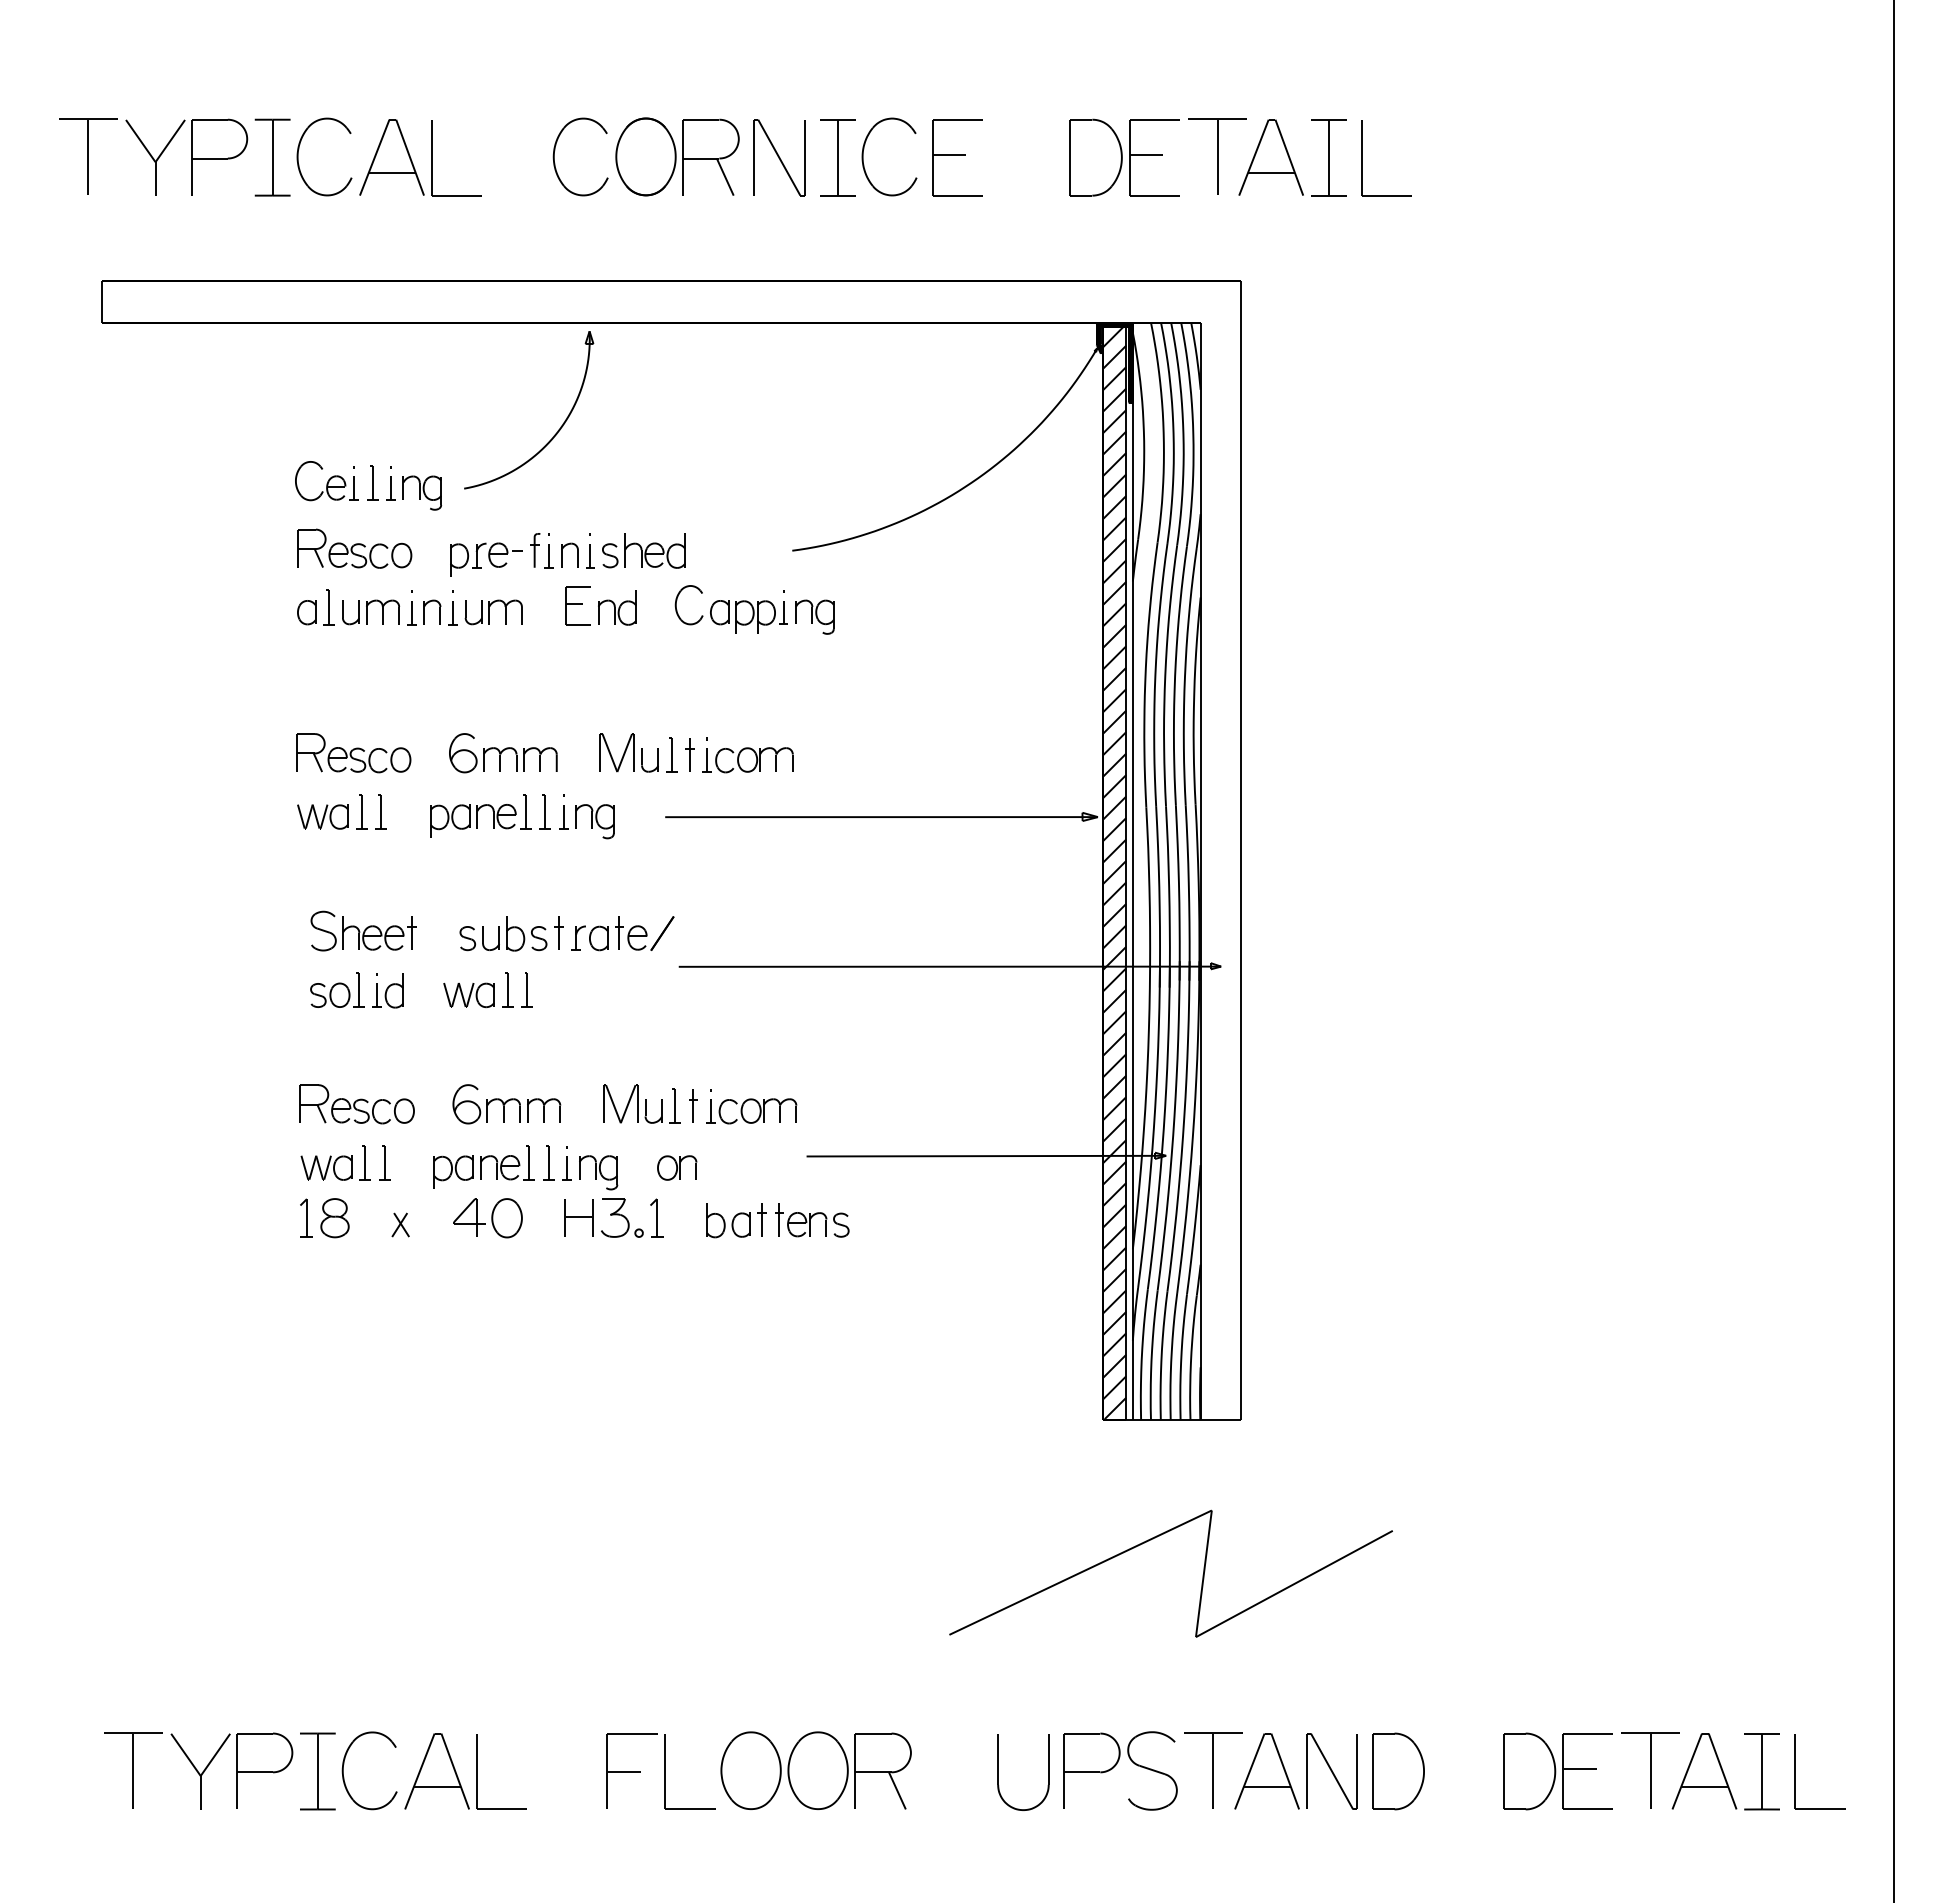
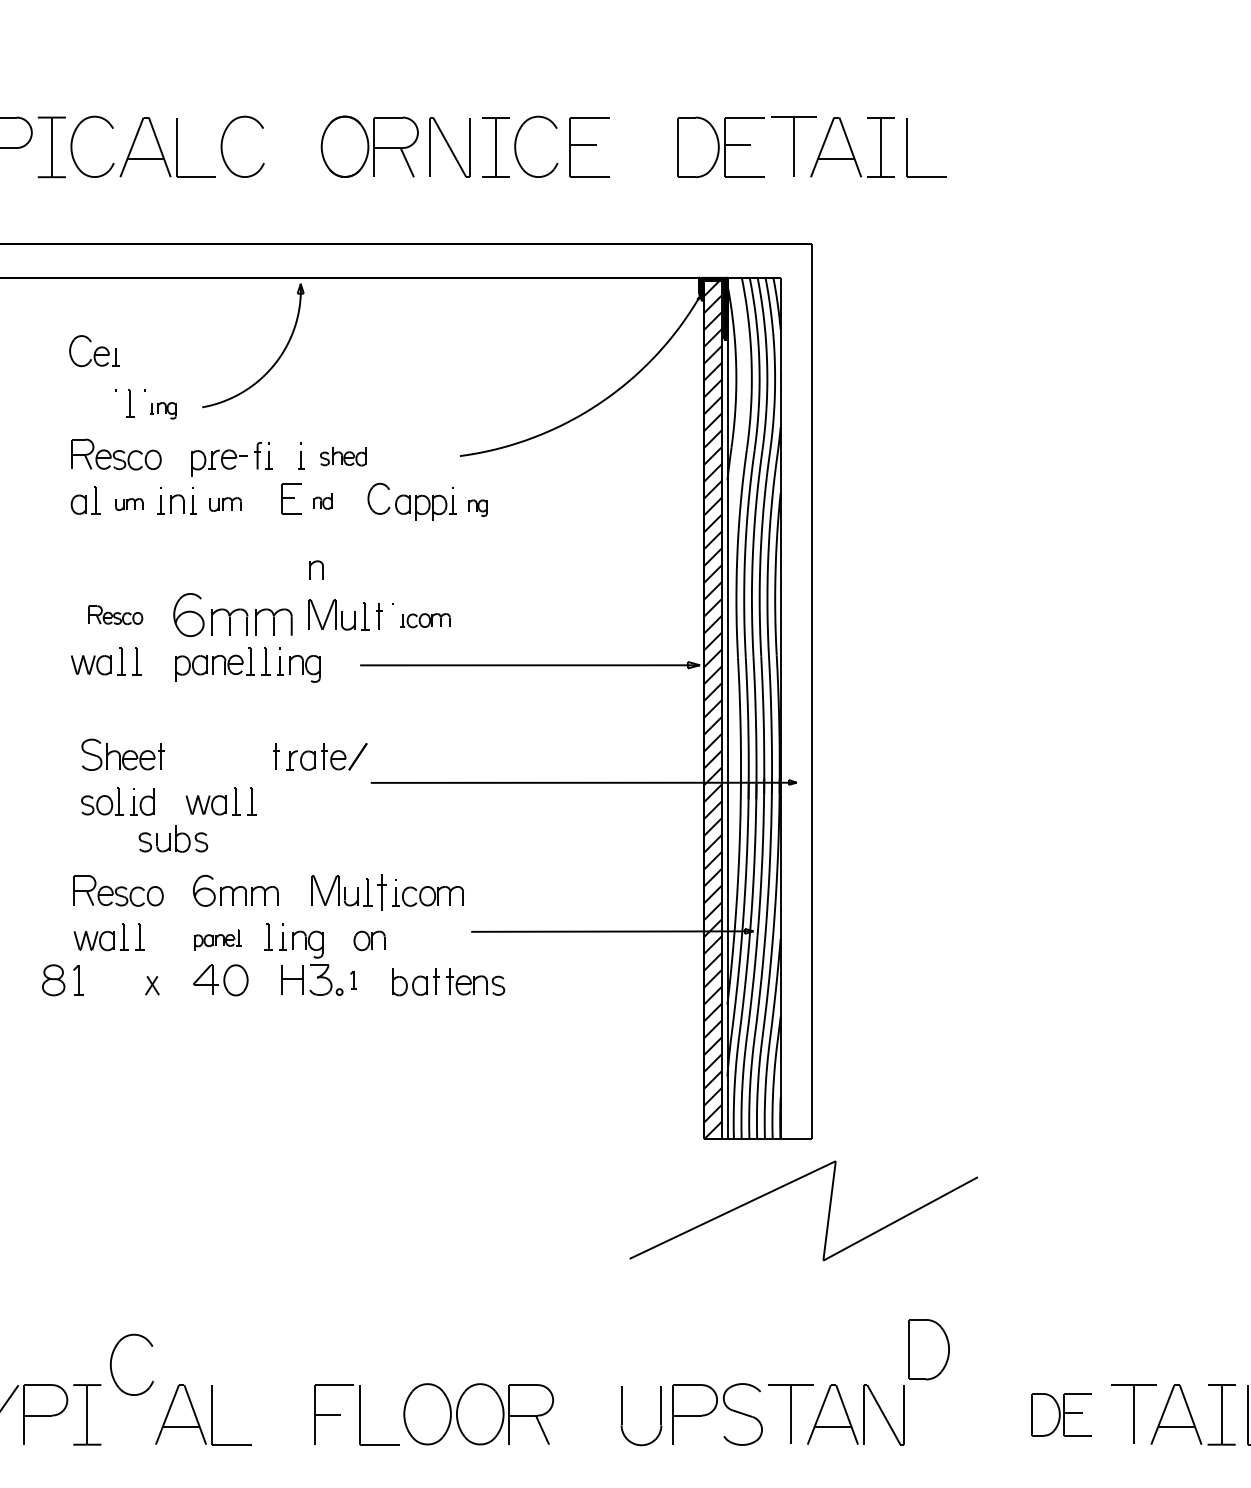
part: (555, 150) -> (222, 141), moved
part: (326, 481) -> (94, 351), moved
part: (414, 492) -> (163, 410), size x0.6
part: (643, 550) -> (343, 455), size x0.7
part: (562, 554) -> (310, 569), moved
part: (617, 607) -> (322, 500), size x0.6
part: (371, 612) -> (129, 504), size x0.6
part: (493, 612) -> (225, 504), size x0.7
part: (814, 616) -> (477, 507), size x0.6
part: (353, 753) -> (115, 615), size x0.6
part: (503, 753) -> (233, 615), size x1.4
part: (747, 760) -> (424, 620), size x0.7
part: (503, 933) -> (173, 838), moved
part: (693, 1105) -> (382, 891), size x1.4
part: (483, 1166) -> (217, 939), size x0.6
part: (656, 1217) -> (353, 979), size x0.6
part: (334, 1218) -> (53, 980), moved
part: (1202, 1574) -> (828, 1211), moved
part: (344, 1764) -> (112, 1359), moved
part: (1398, 1771) -> (929, 1349), moved
part: (1557, 1771) -> (1060, 1414), size x0.7

